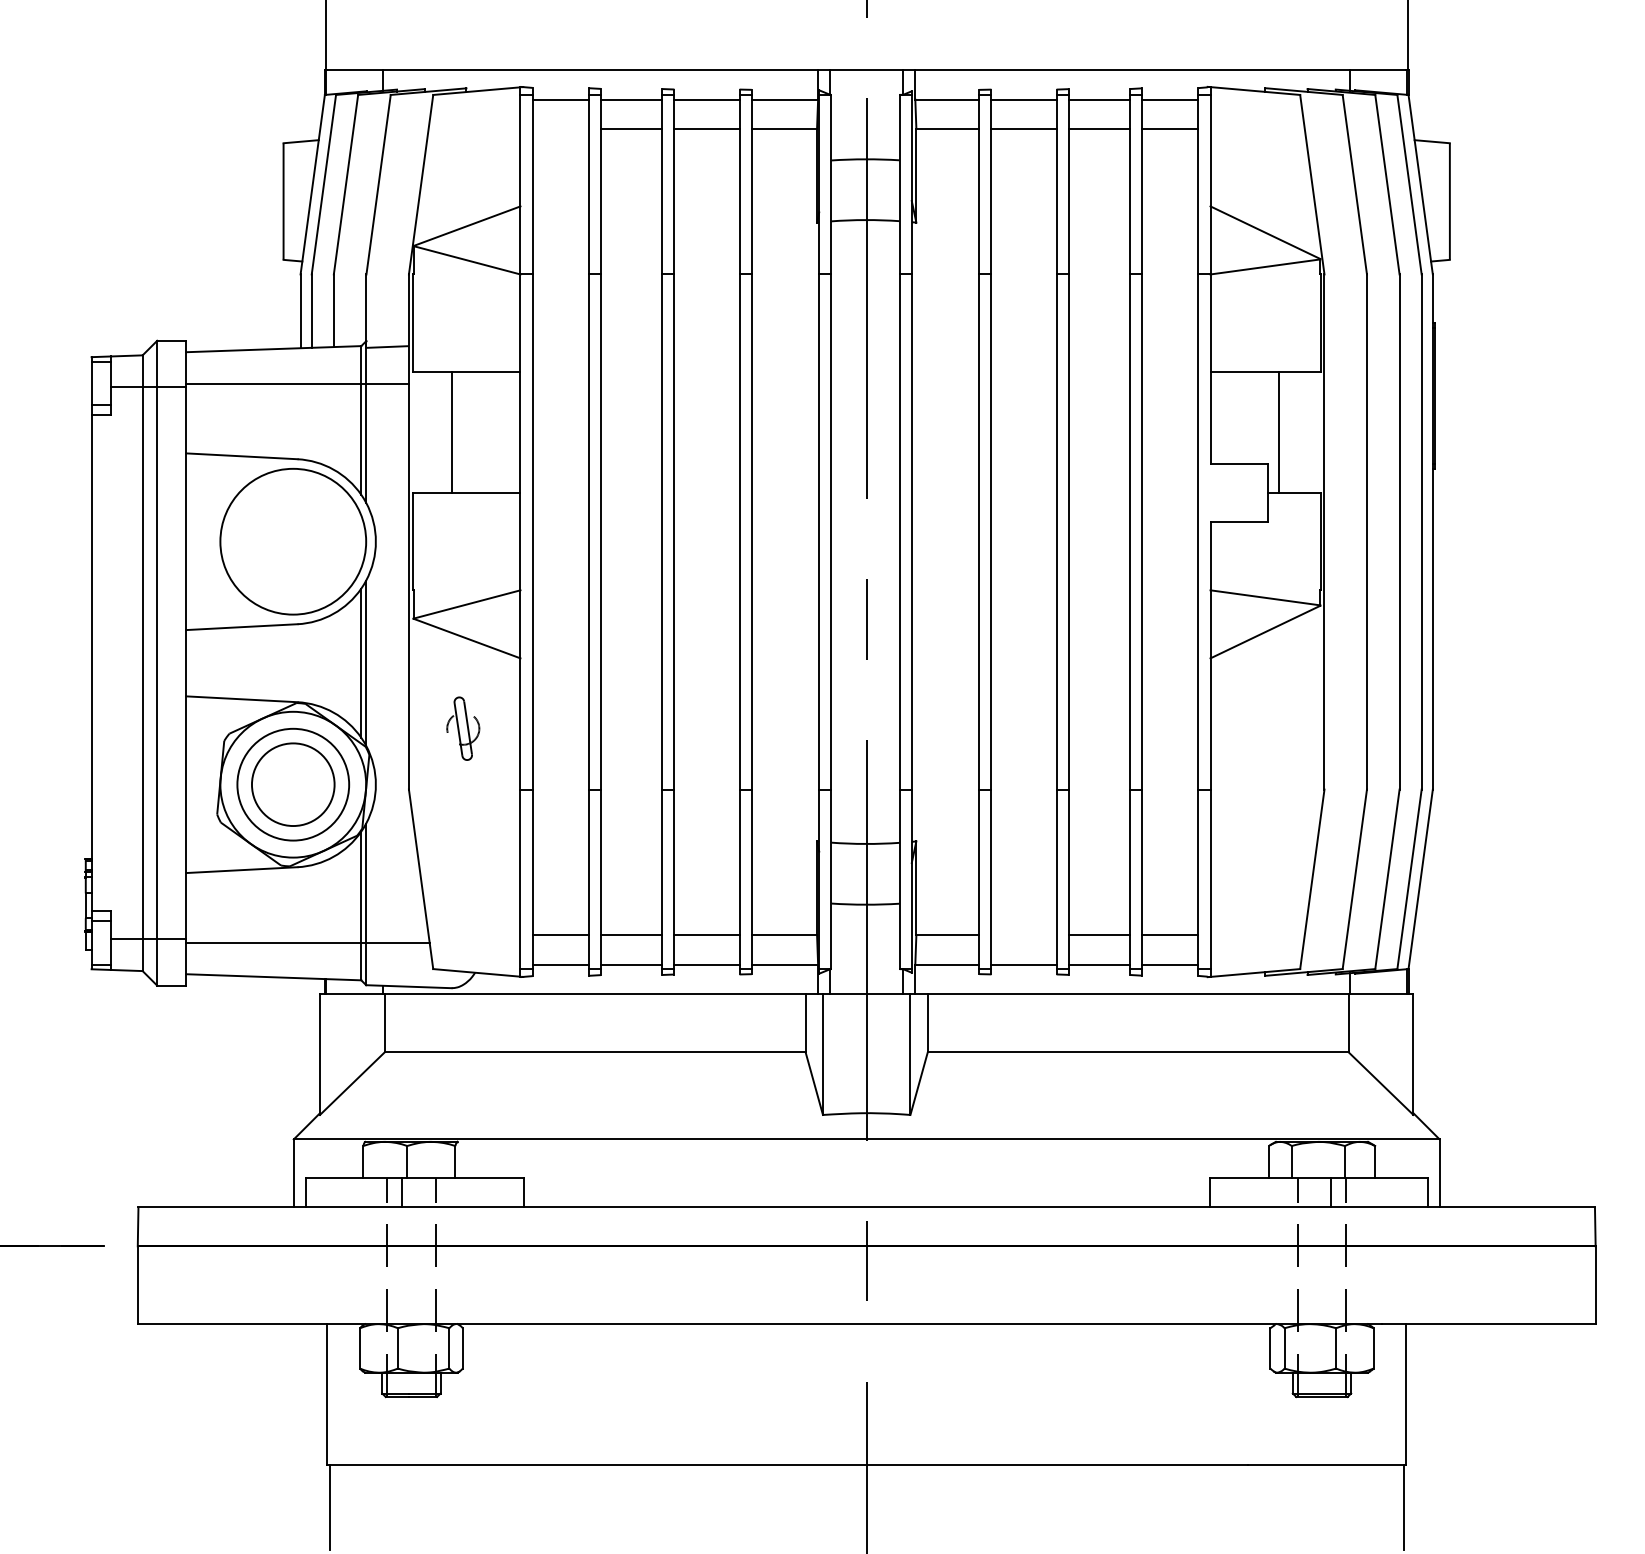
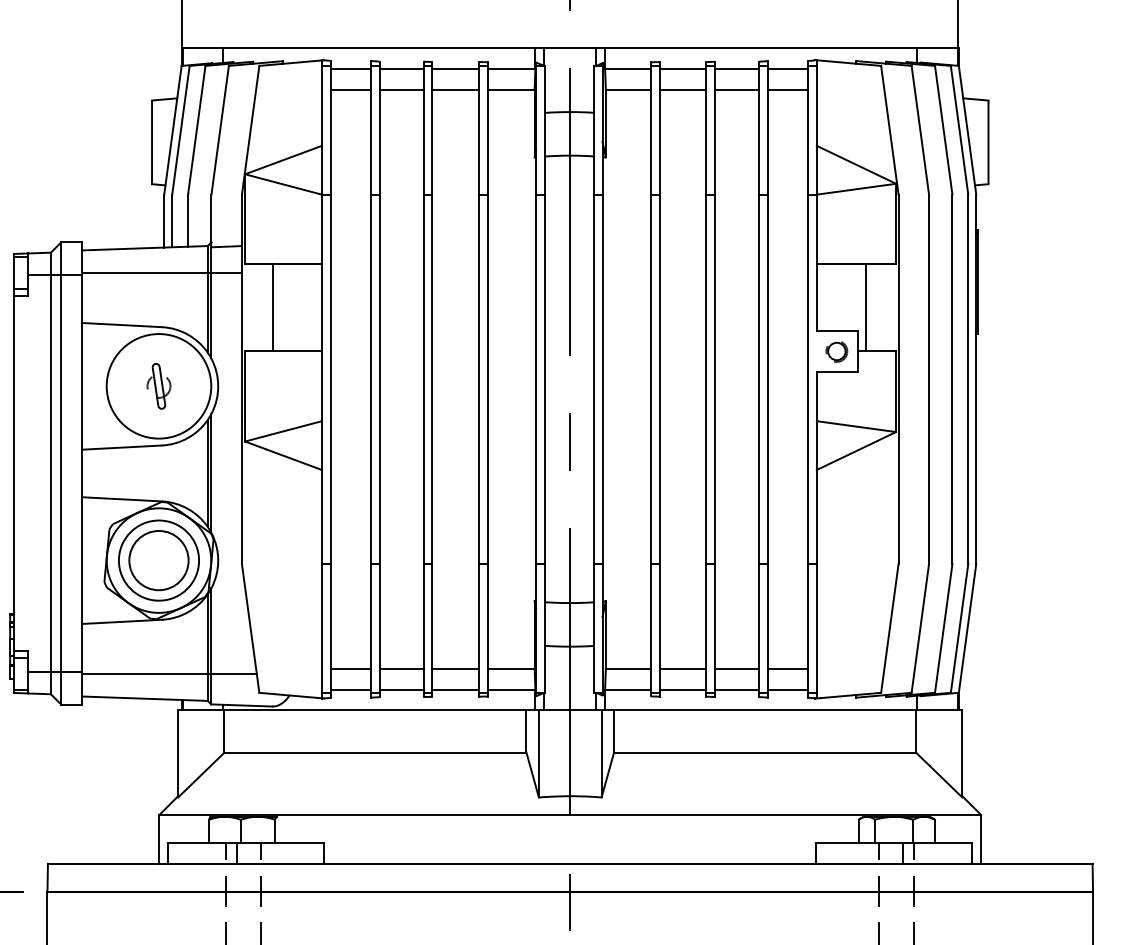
line: (560, 128) -> (350, 89), added
part: (1238, 493) -> (836, 351), added
part: (463, 728) -> (159, 386), moved
line: (1023, 935) -> (682, 668), added

